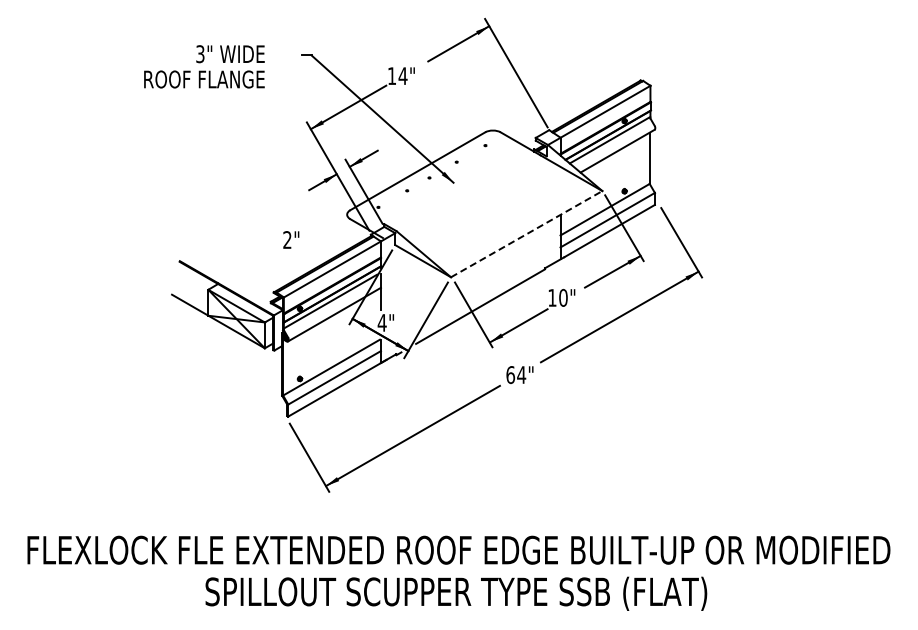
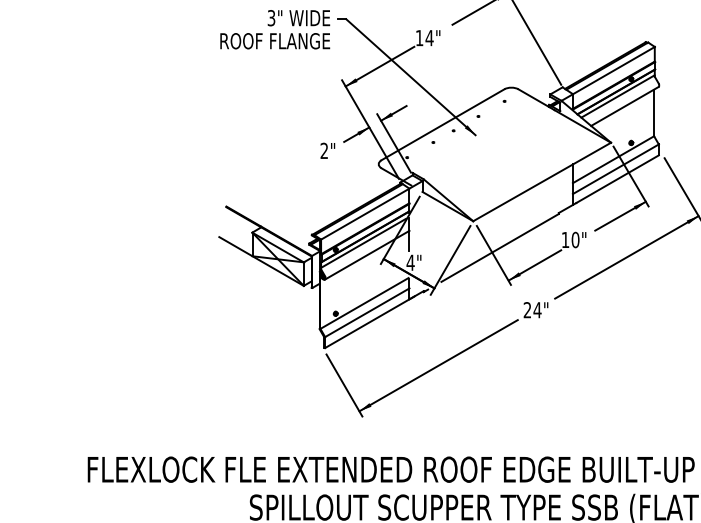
text: (204, 66) -> (275, 29), moved
line: (527, 233) -> (542, 181), dashed -> solid
text: (291, 239) -> (328, 150), moved
text: (510, 375) -> (527, 310), 64" -> 24"

